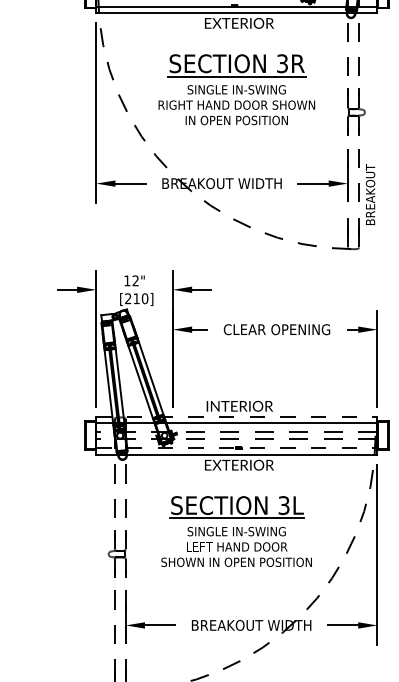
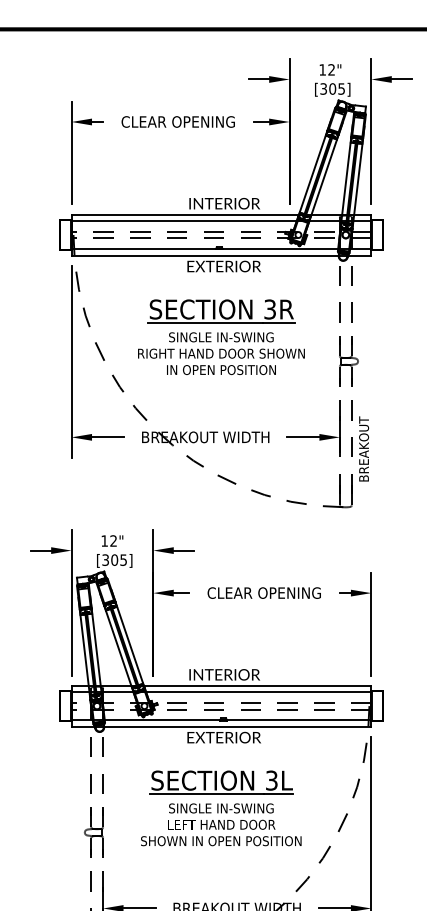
text: (136, 298) -> (114, 559), [210] -> [305]
line: (236, 416) -> (221, 685), dashed -> solid
line: (236, 448) -> (221, 719), dashed -> solid

